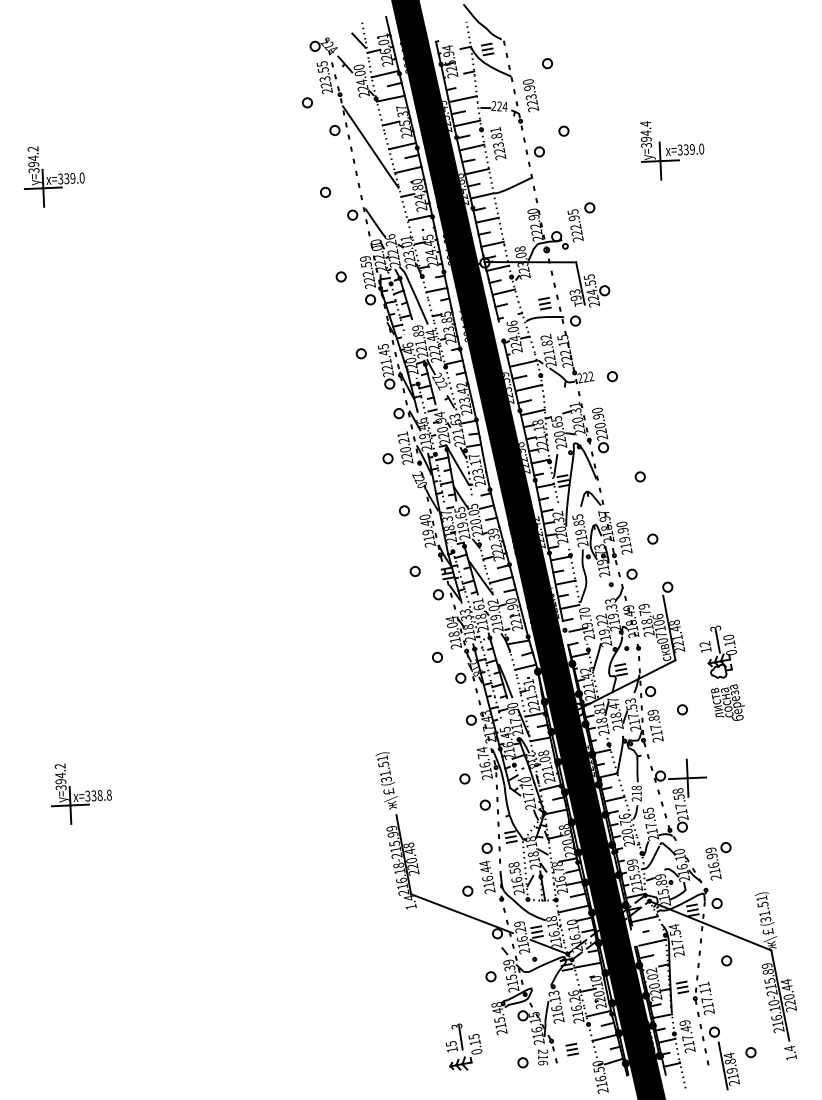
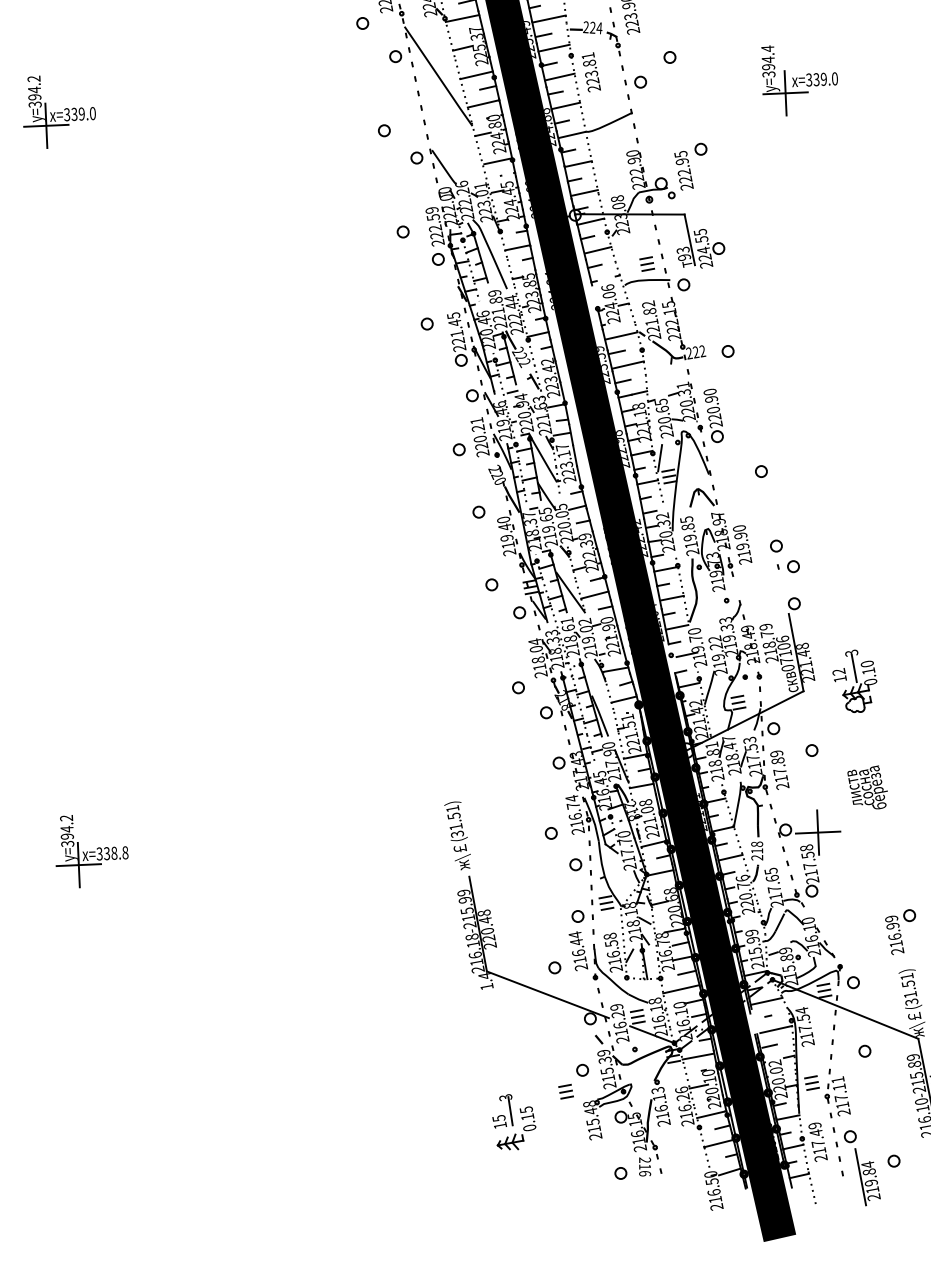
part: (627, 573) -> (788, 565), moved
text: (727, 702) -> (867, 787), moved
part: (718, 861) -> (900, 932), moved
part: (463, 1046) -> (513, 1121), moved
part: (571, 1049) -> (565, 1091), moved

